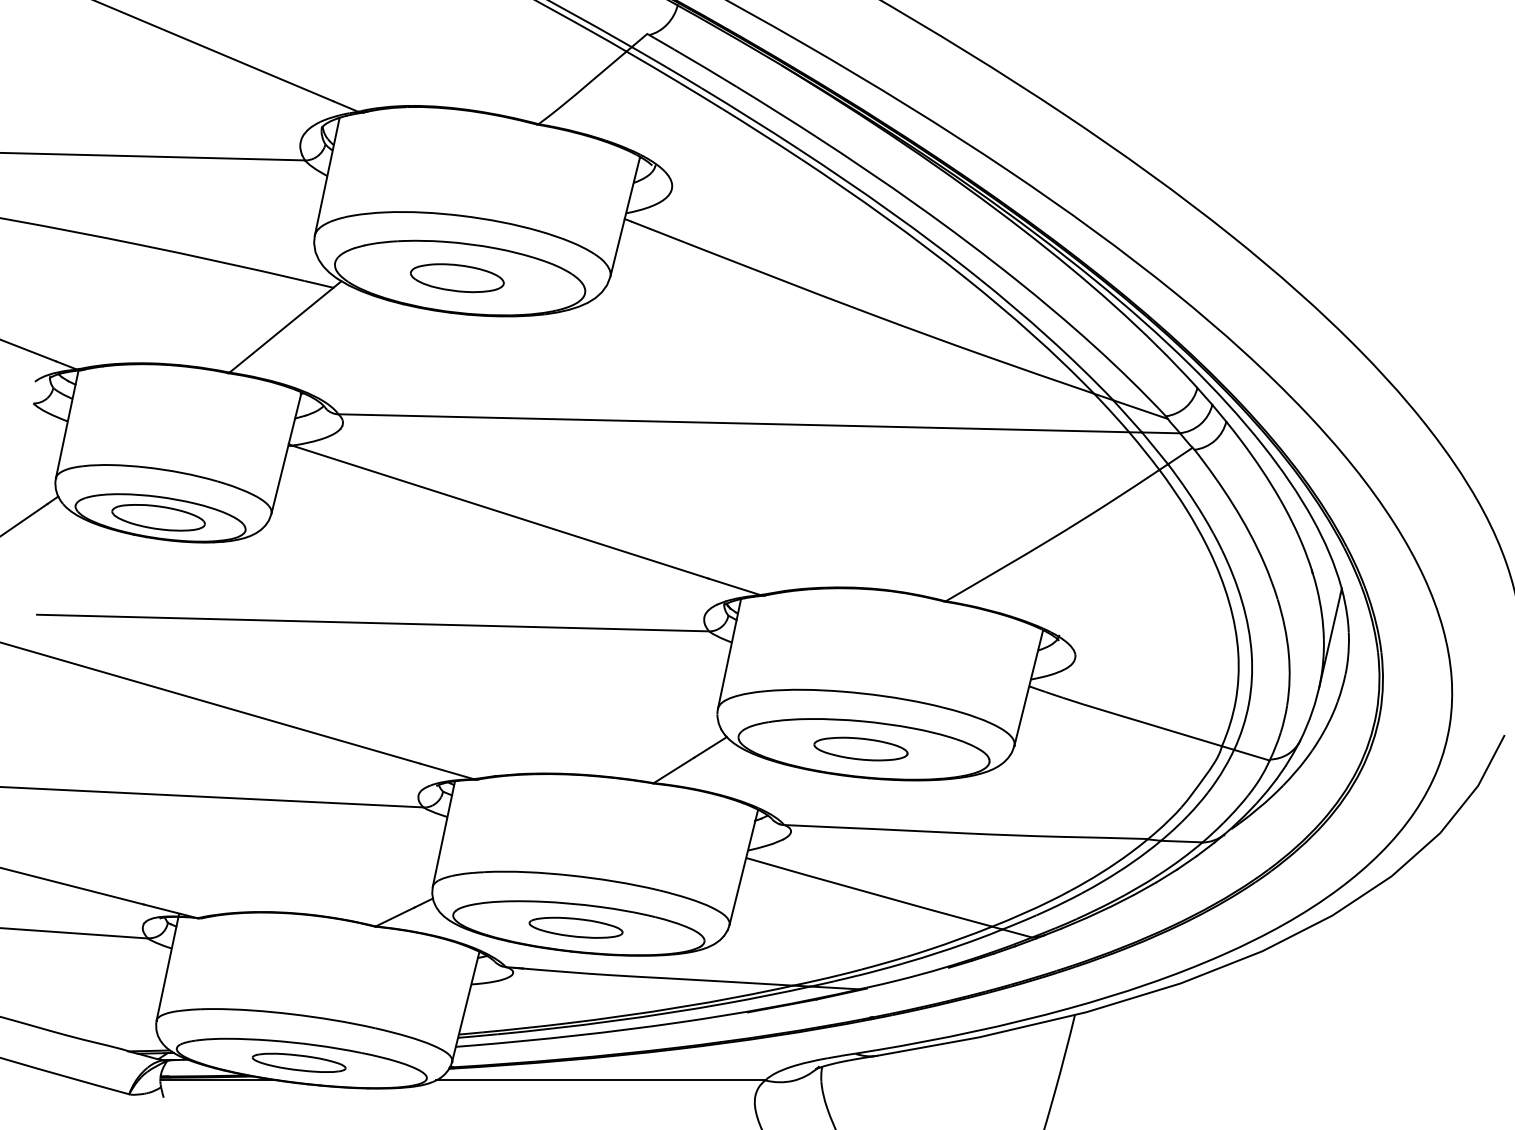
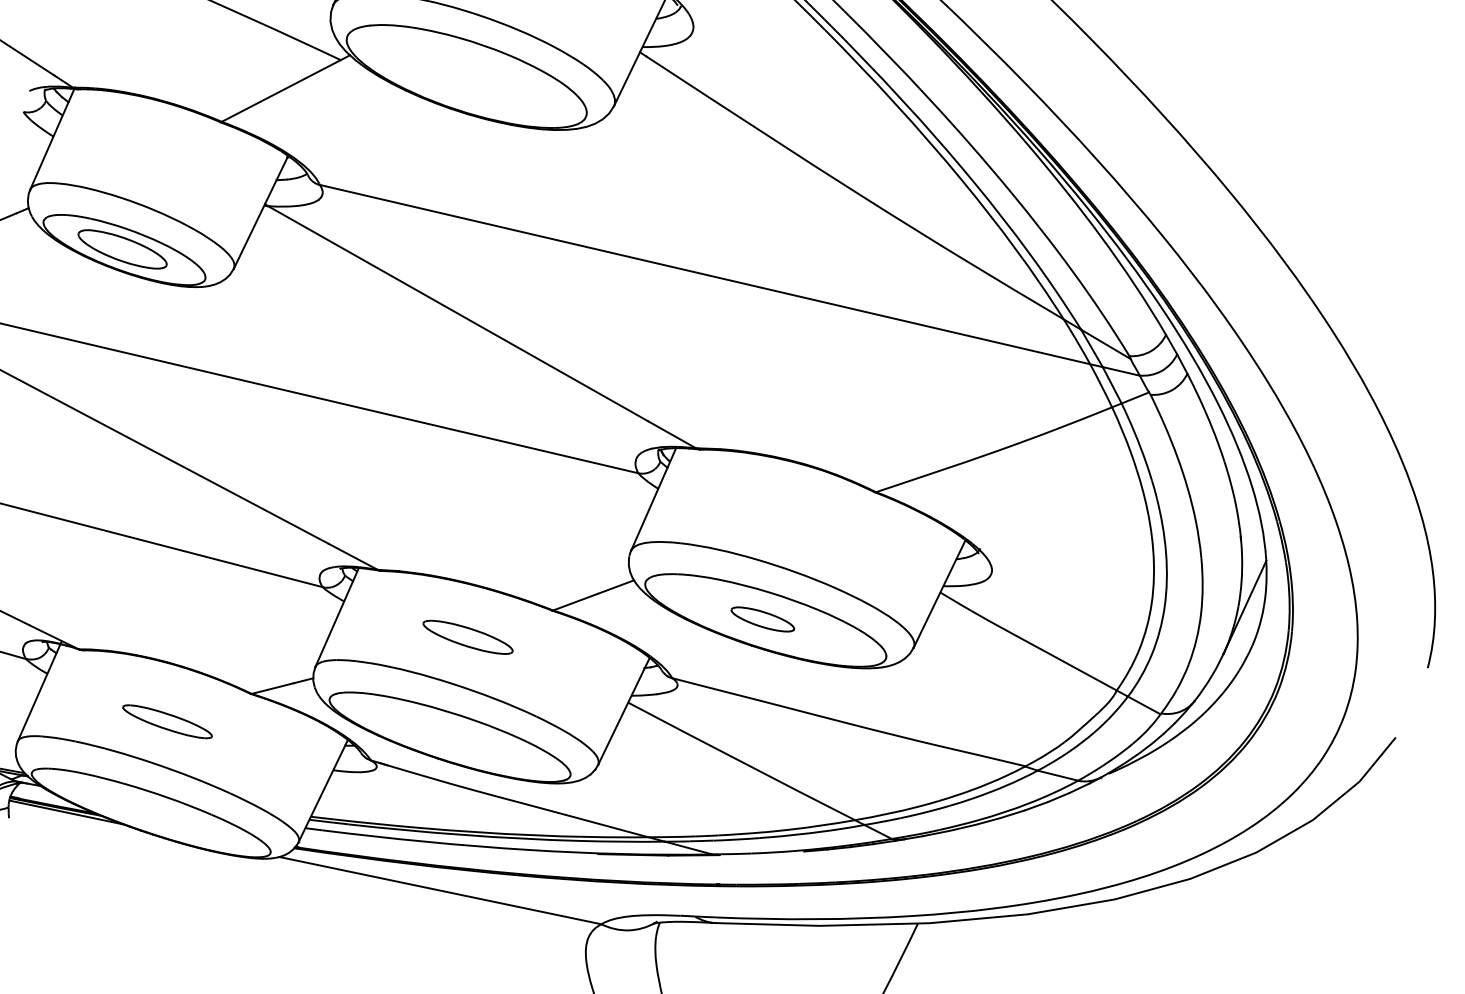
part: (456, 278) -> (463, 76), removed
part: (860, 748) -> (762, 618), size x0.7
part: (575, 927) -> (467, 636), moved
part: (298, 1062) -> (166, 721), moved

